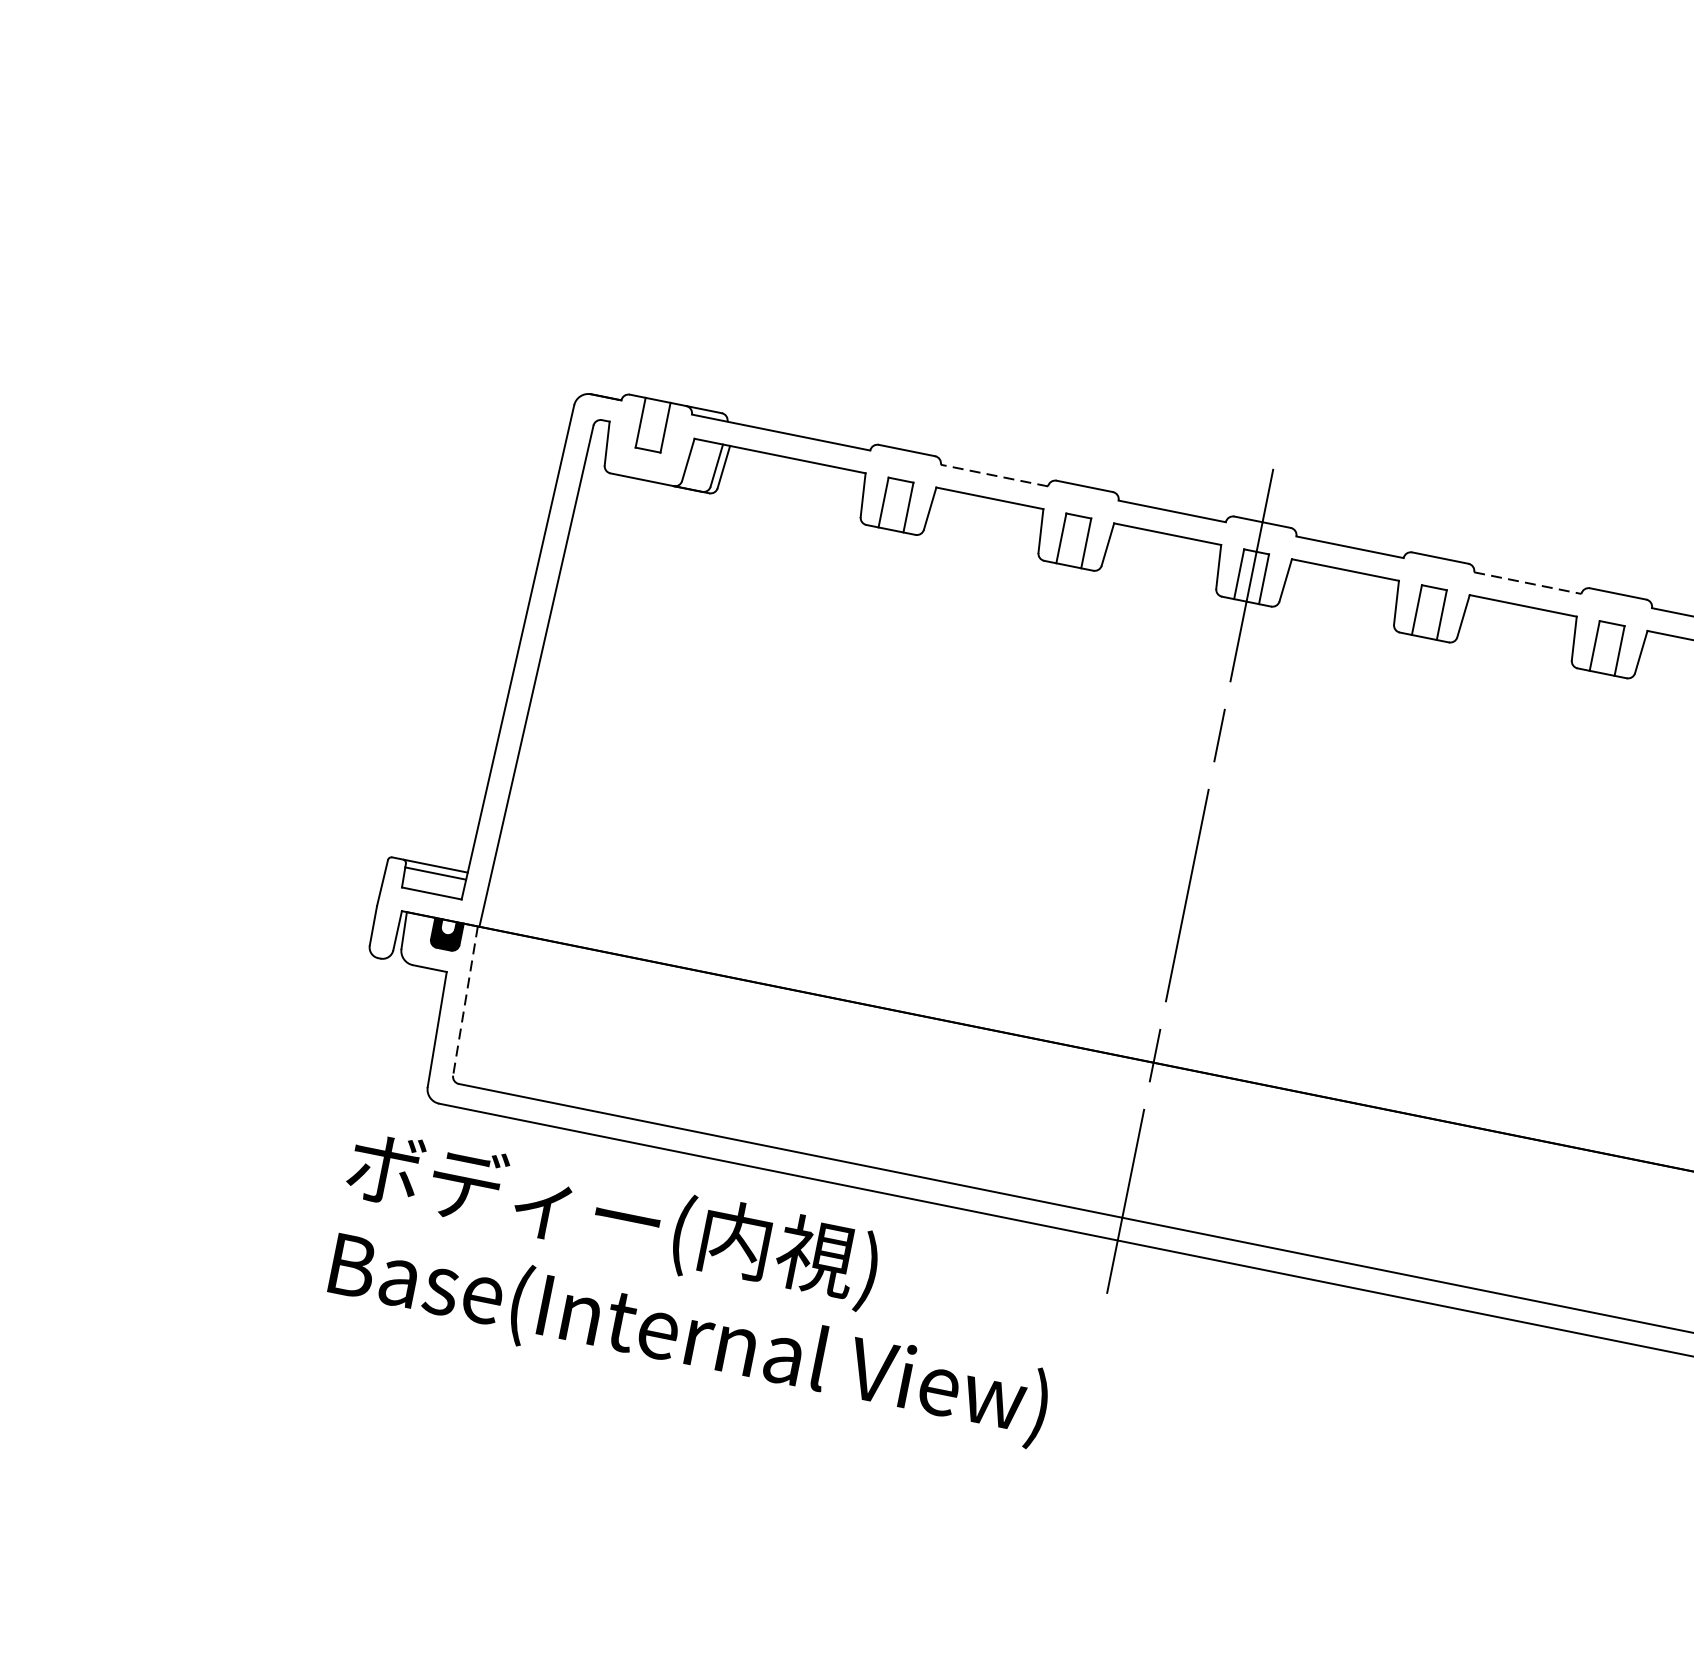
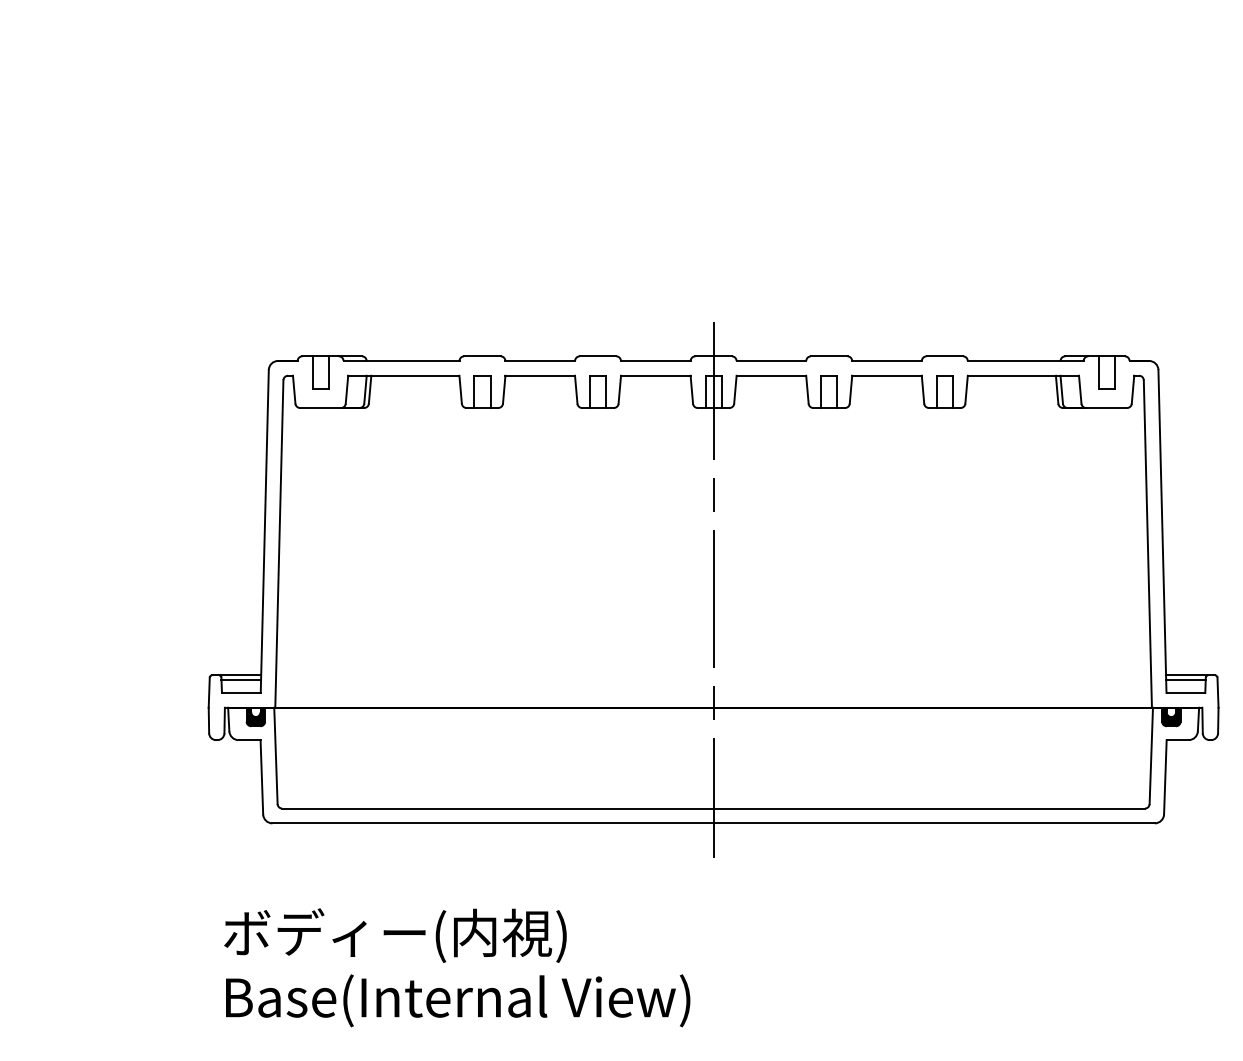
line: (995, 474) -> (540, 360), dashed -> solid
line: (1528, 582) -> (887, 360), dashed -> solid
line: (464, 1001) -> (275, 756), dashed -> solid
text: (698, 1287) -> (457, 967), moved

